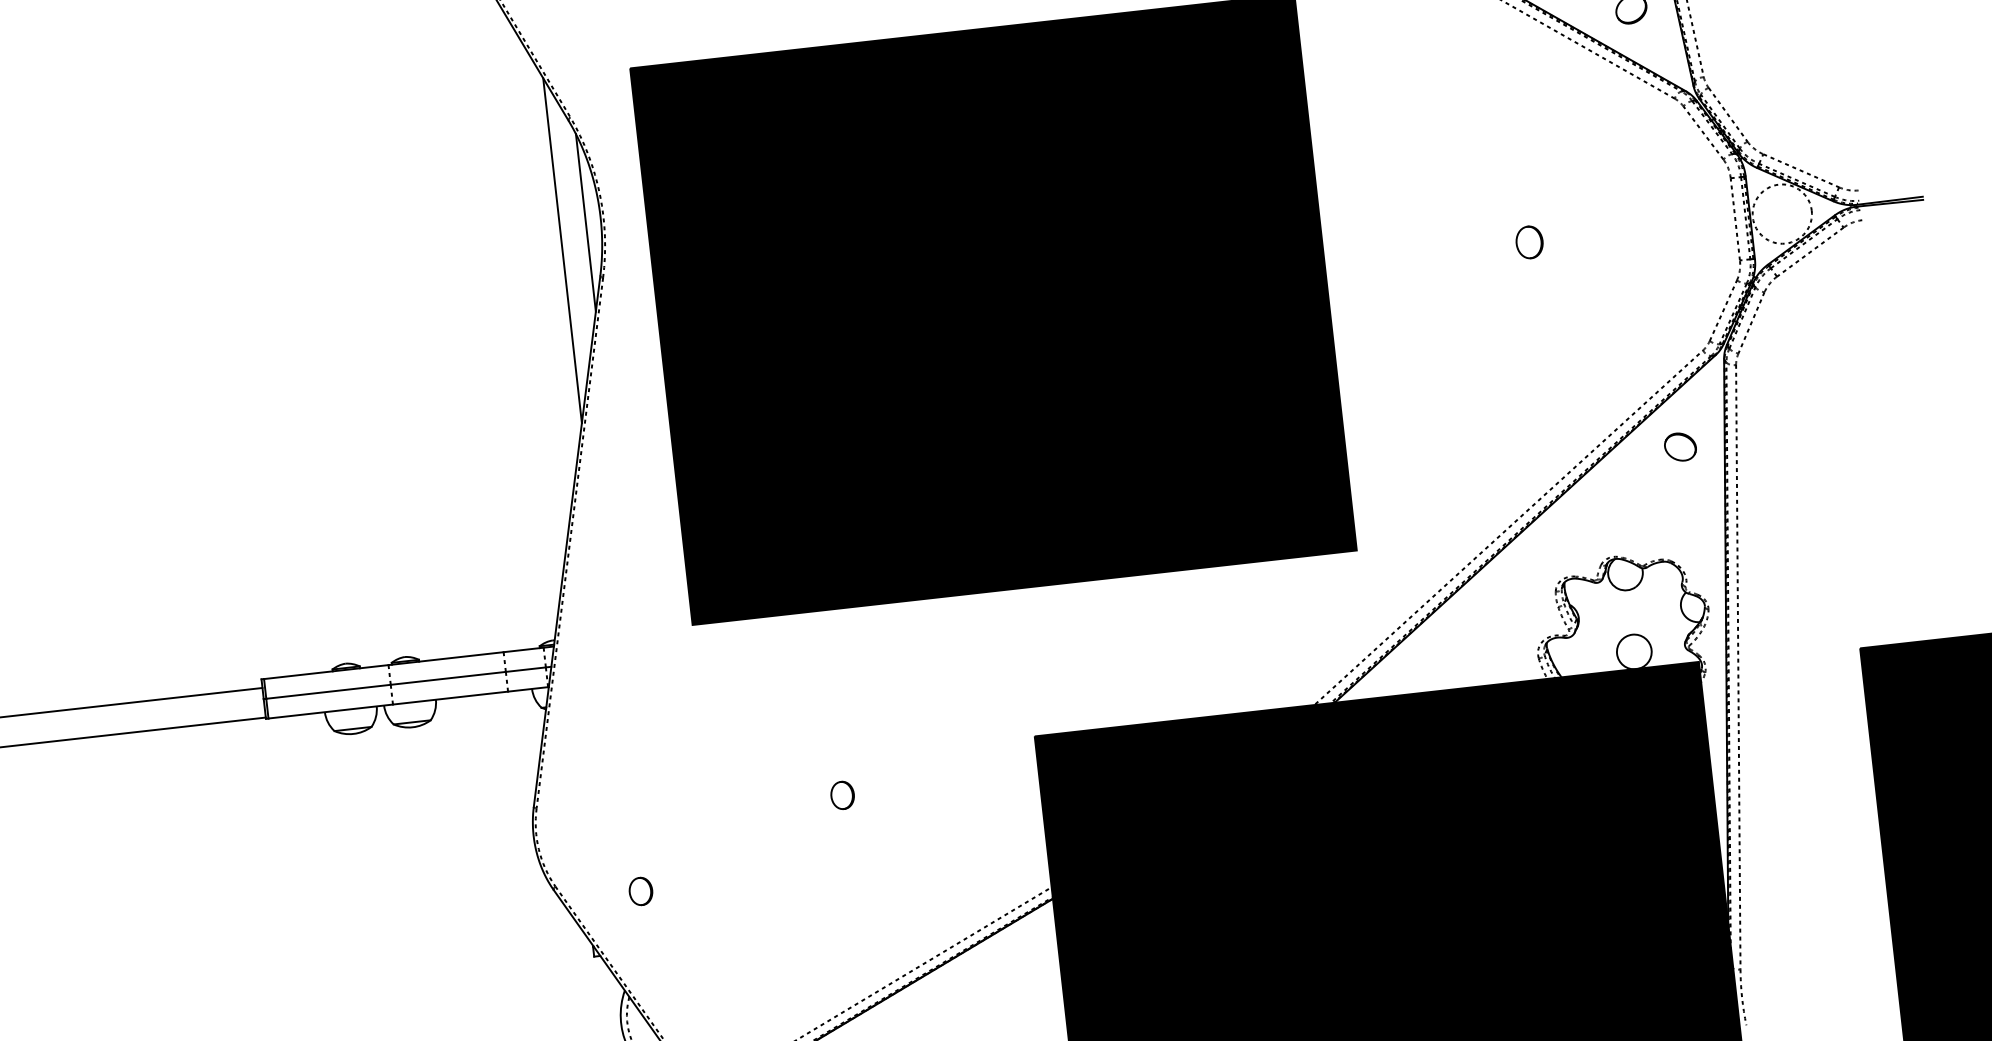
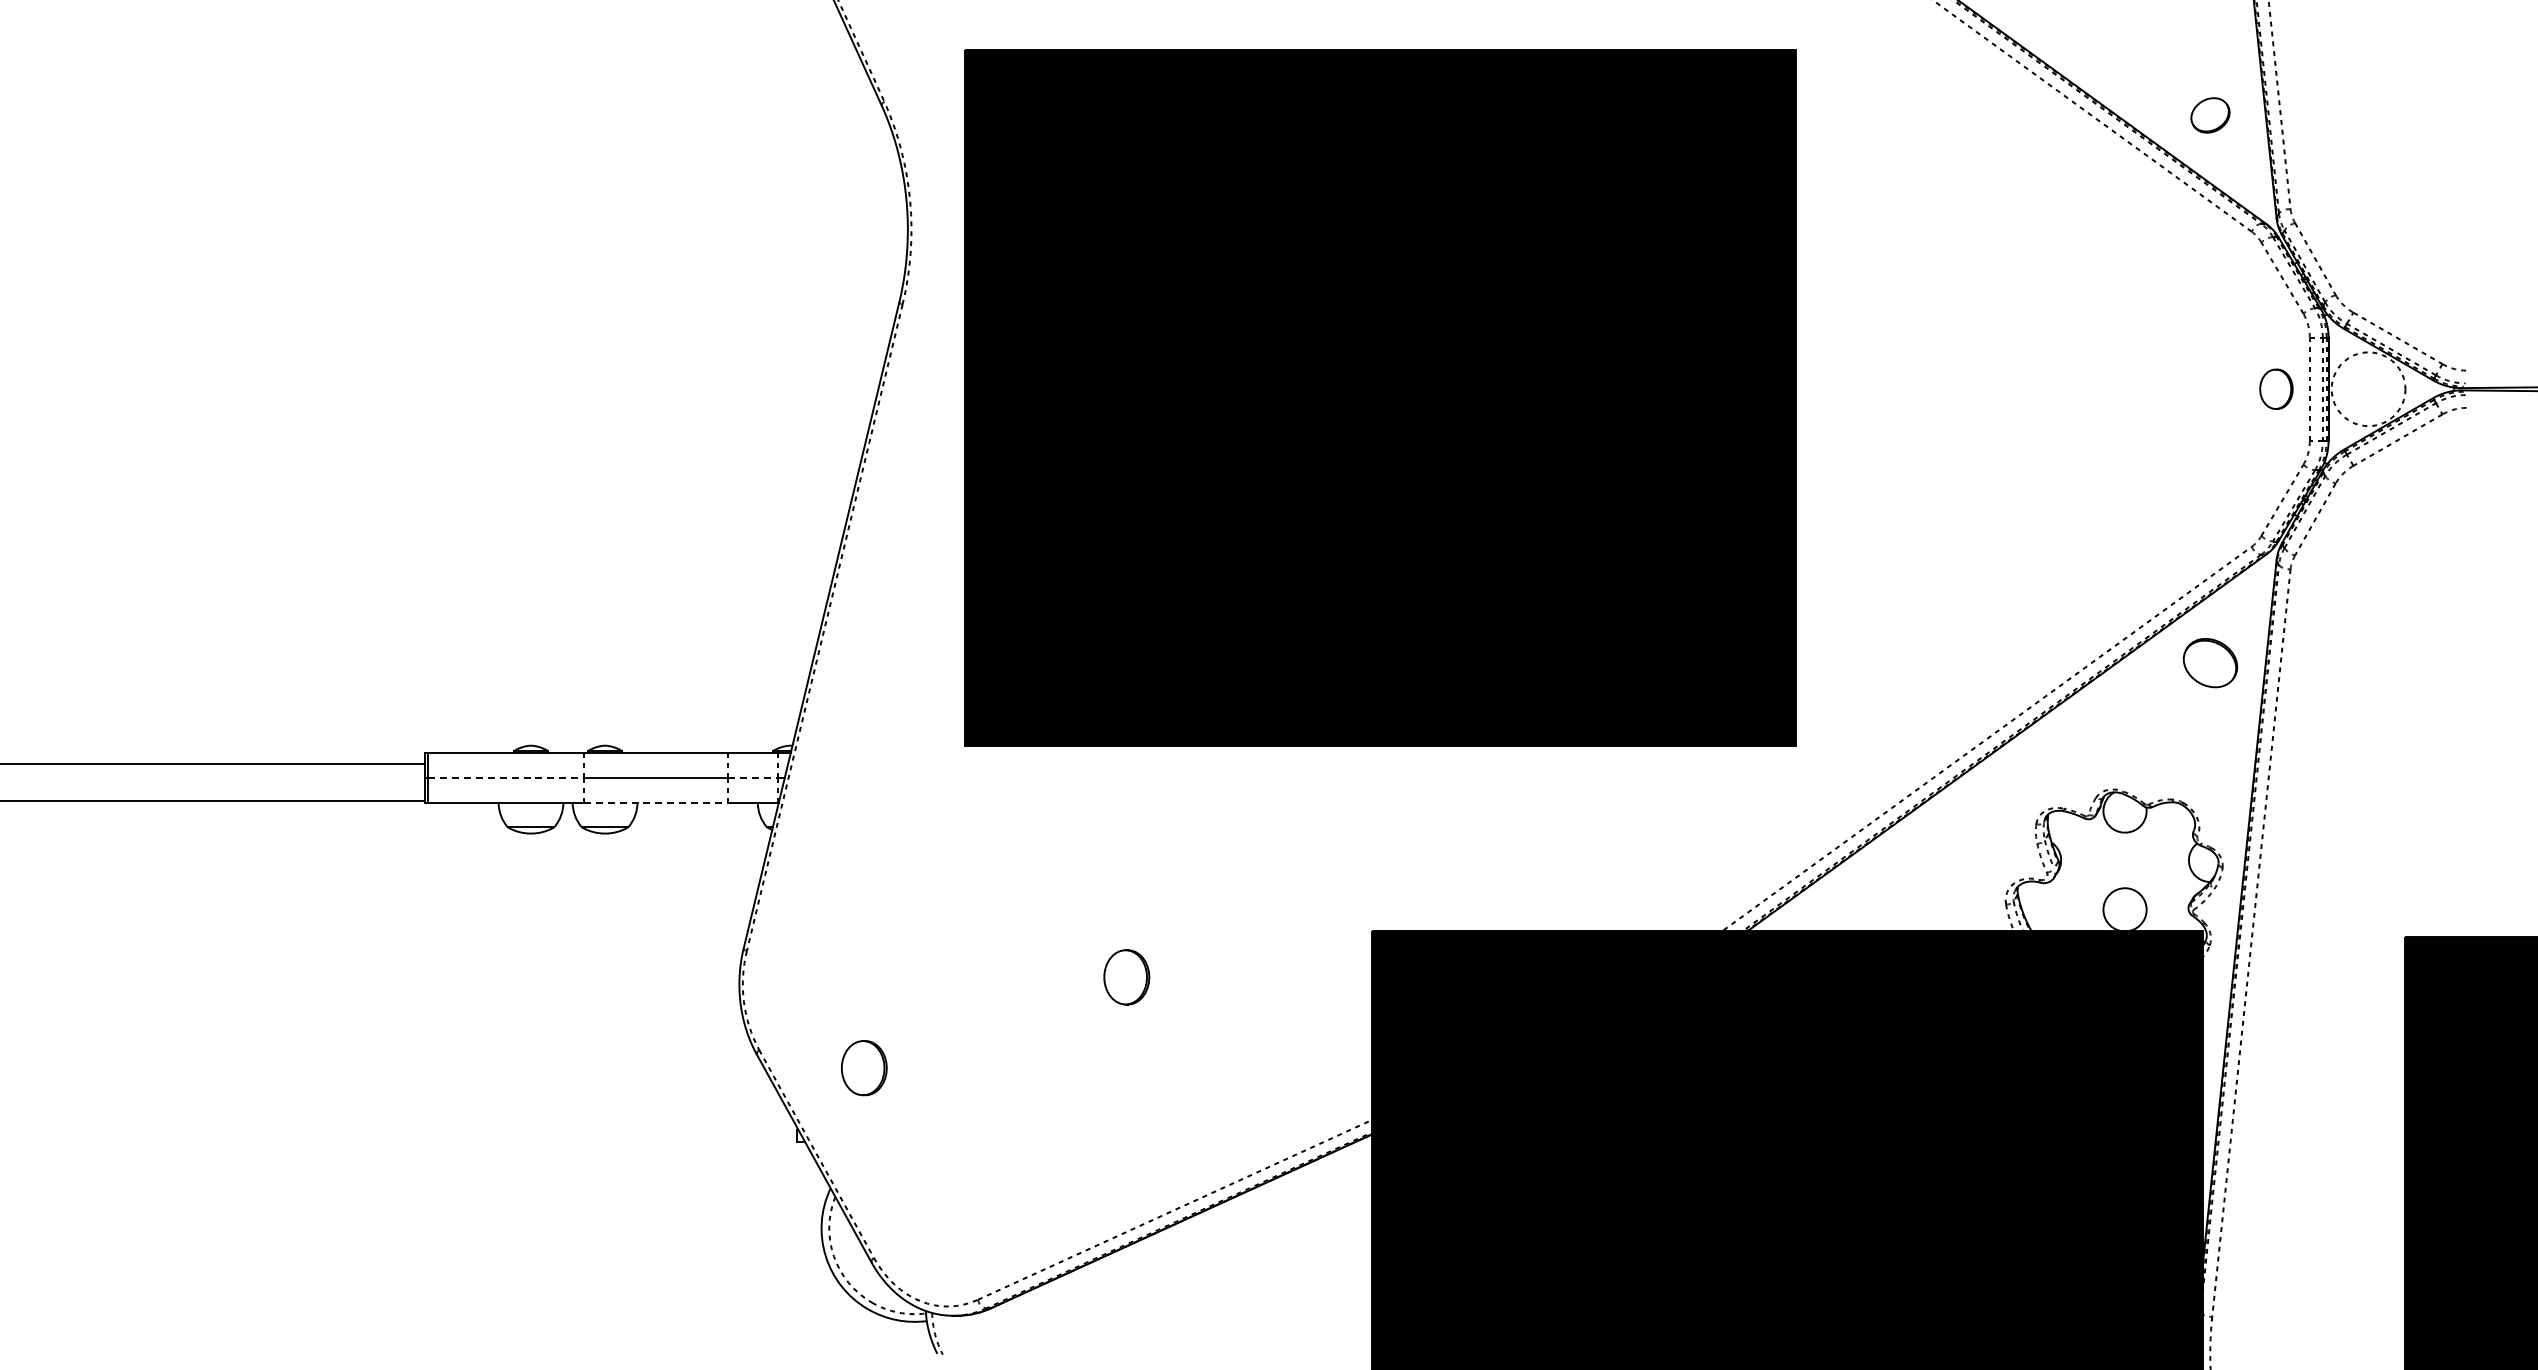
line: (585, 222) -> (888, 233), removed
part: (1529, 241) -> (2276, 388), moved
line: (562, 250) -> (856, 265), removed
part: (1680, 446) -> (2210, 662), size x1.4
line: (526, 669) -> (753, 778), solid -> dashed
line: (328, 692) -> (505, 778), solid -> dashed
line: (451, 697) -> (656, 802), solid -> dashed
part: (842, 795) -> (1126, 977), size x1.6
part: (641, 890) -> (864, 1067), size x1.6

